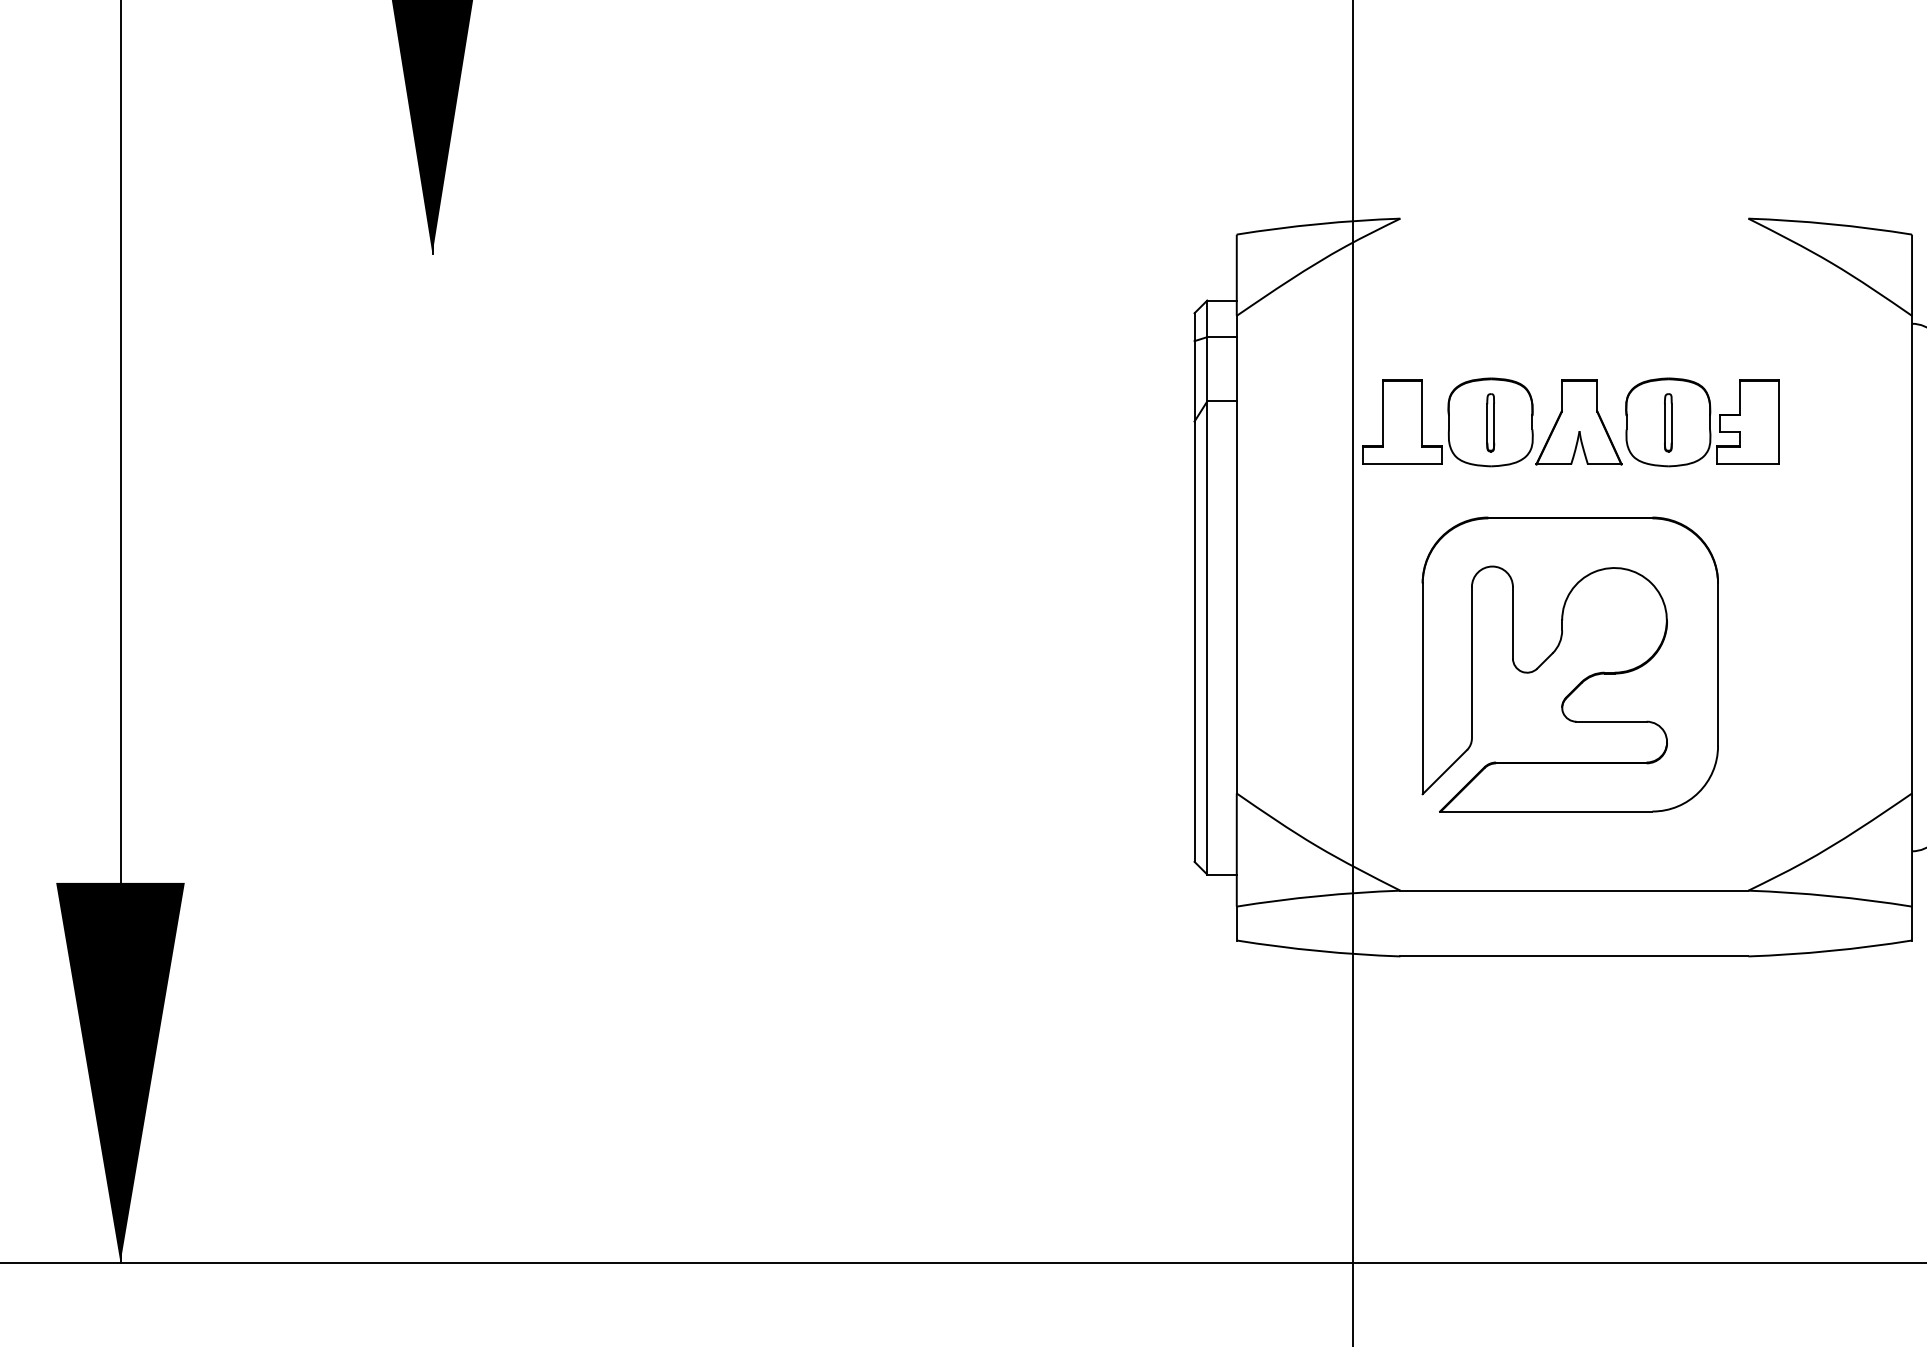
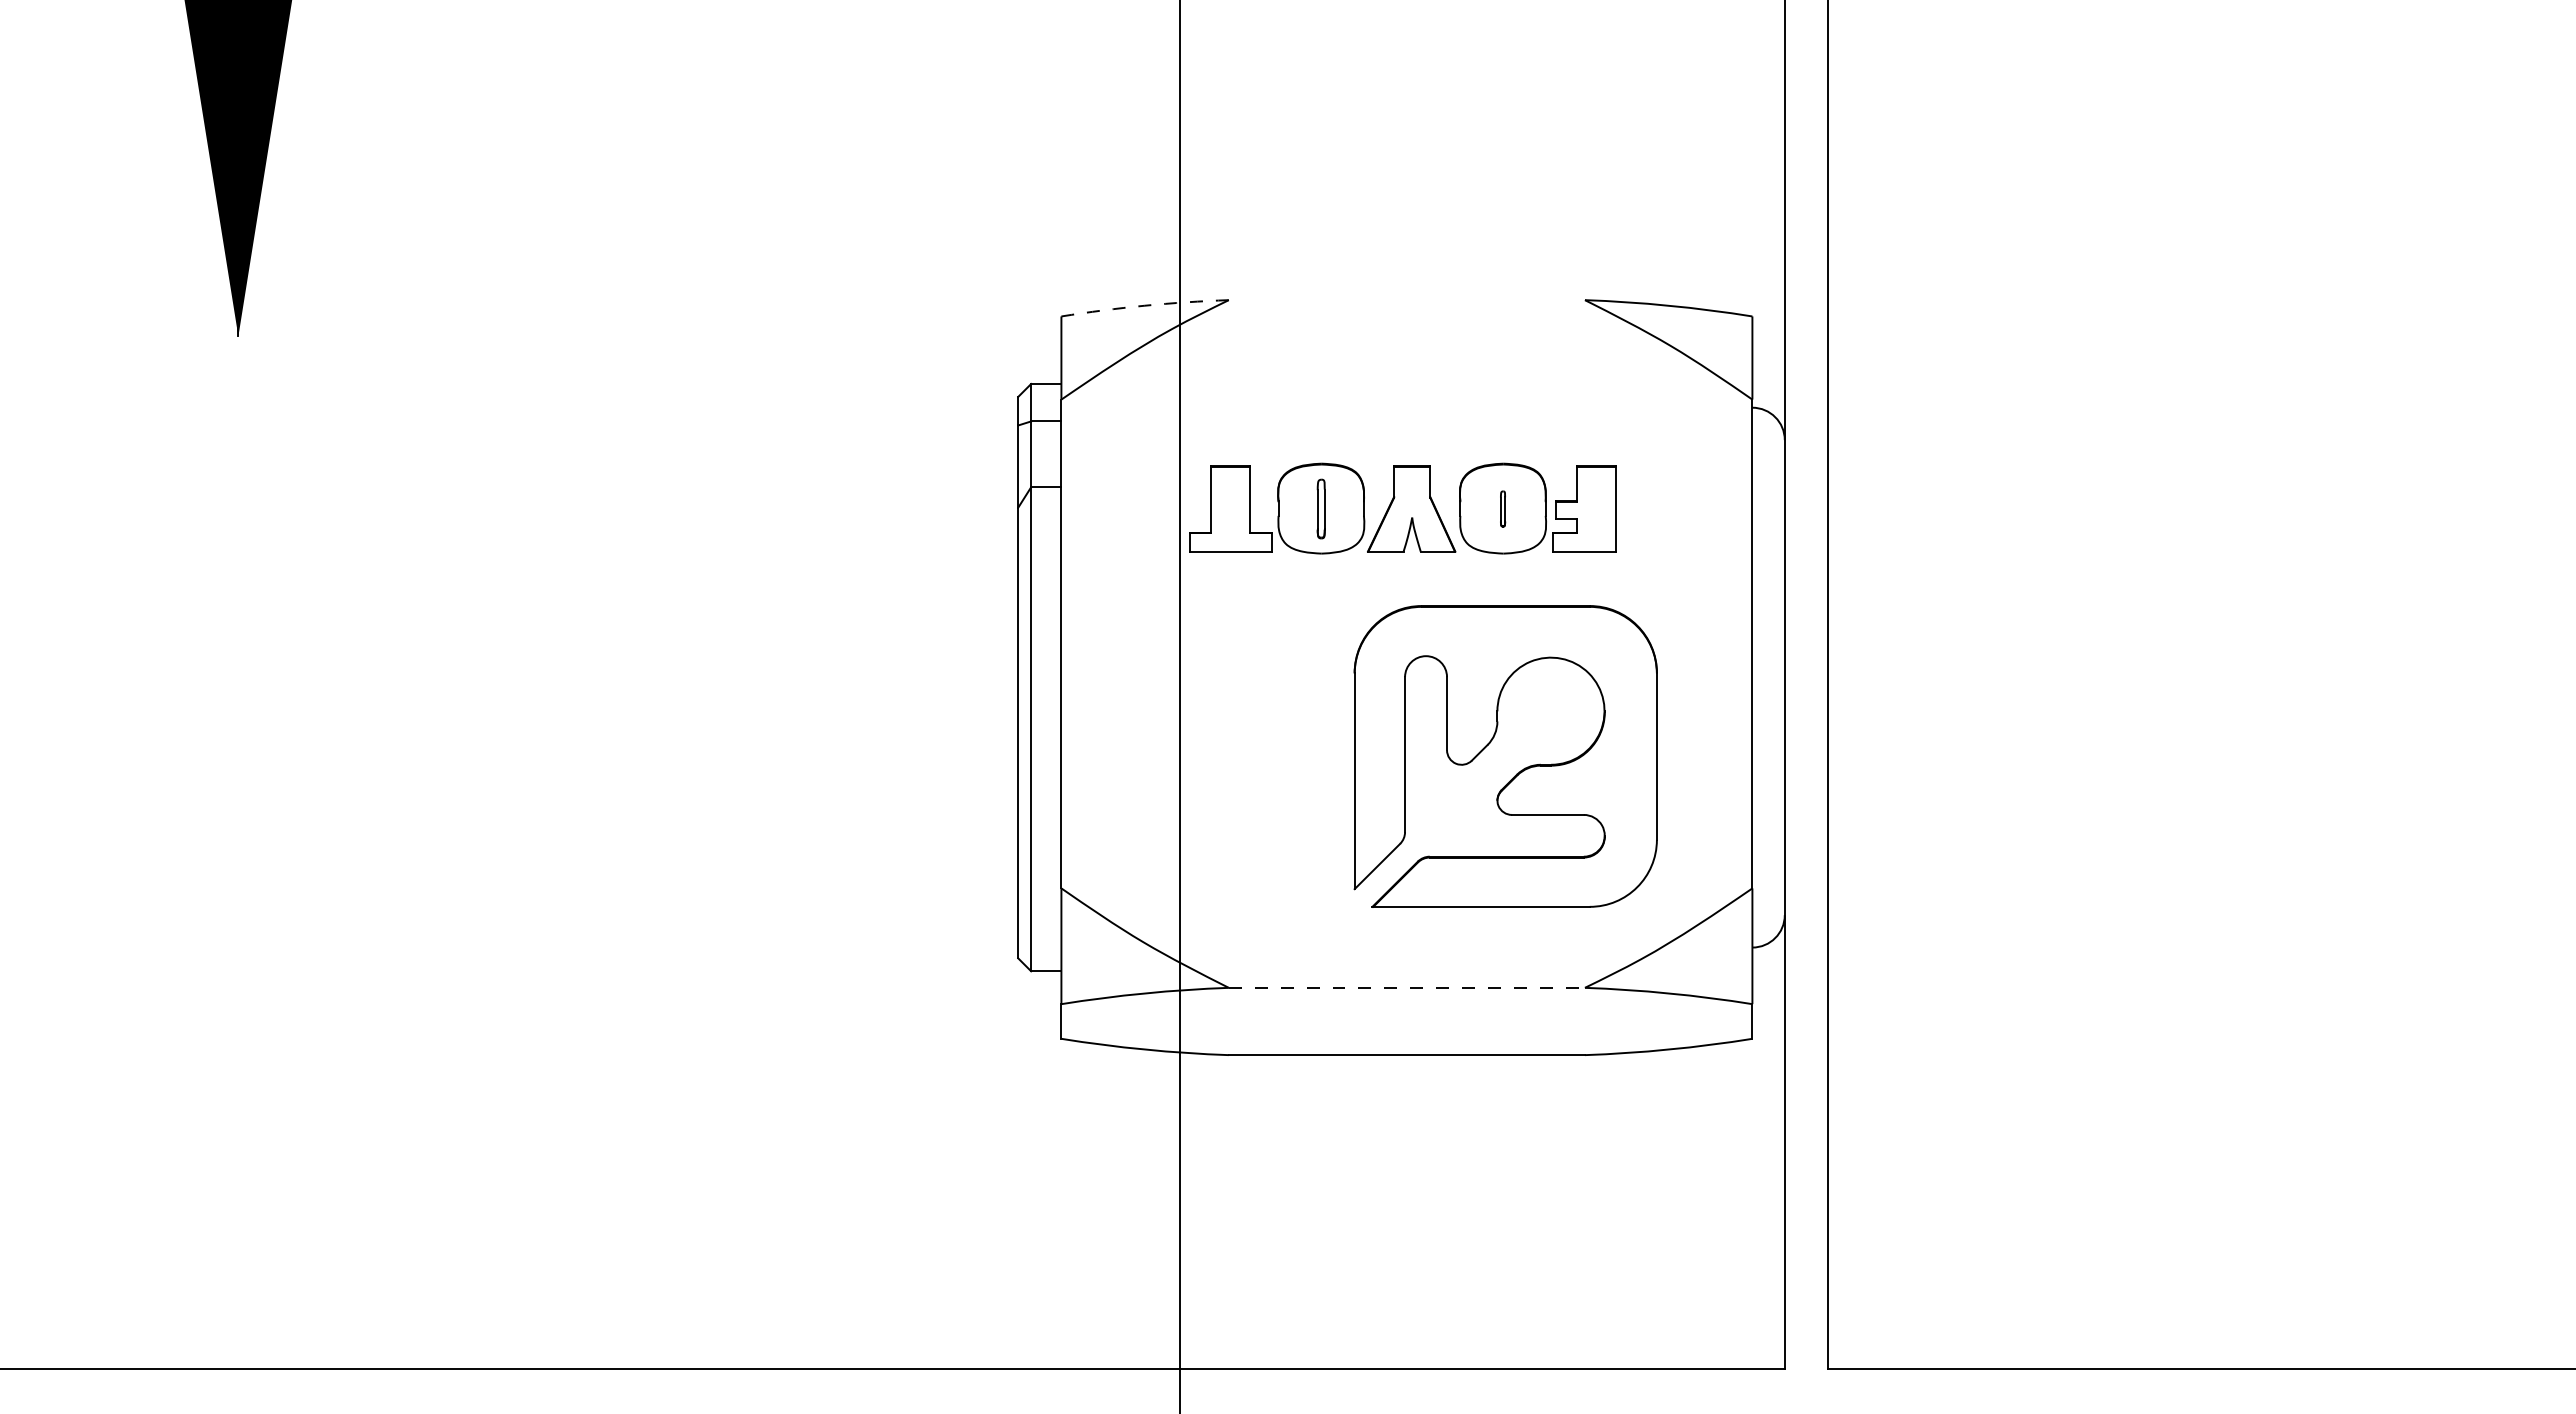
arc: (1317, 223) -> (1144, 305), solid -> dashed
part: (1667, 422) -> (1502, 508), size x0.6
part: (1556, 650) -> (1491, 742), moved
line: (1574, 890) -> (1407, 987), solid -> dashed

